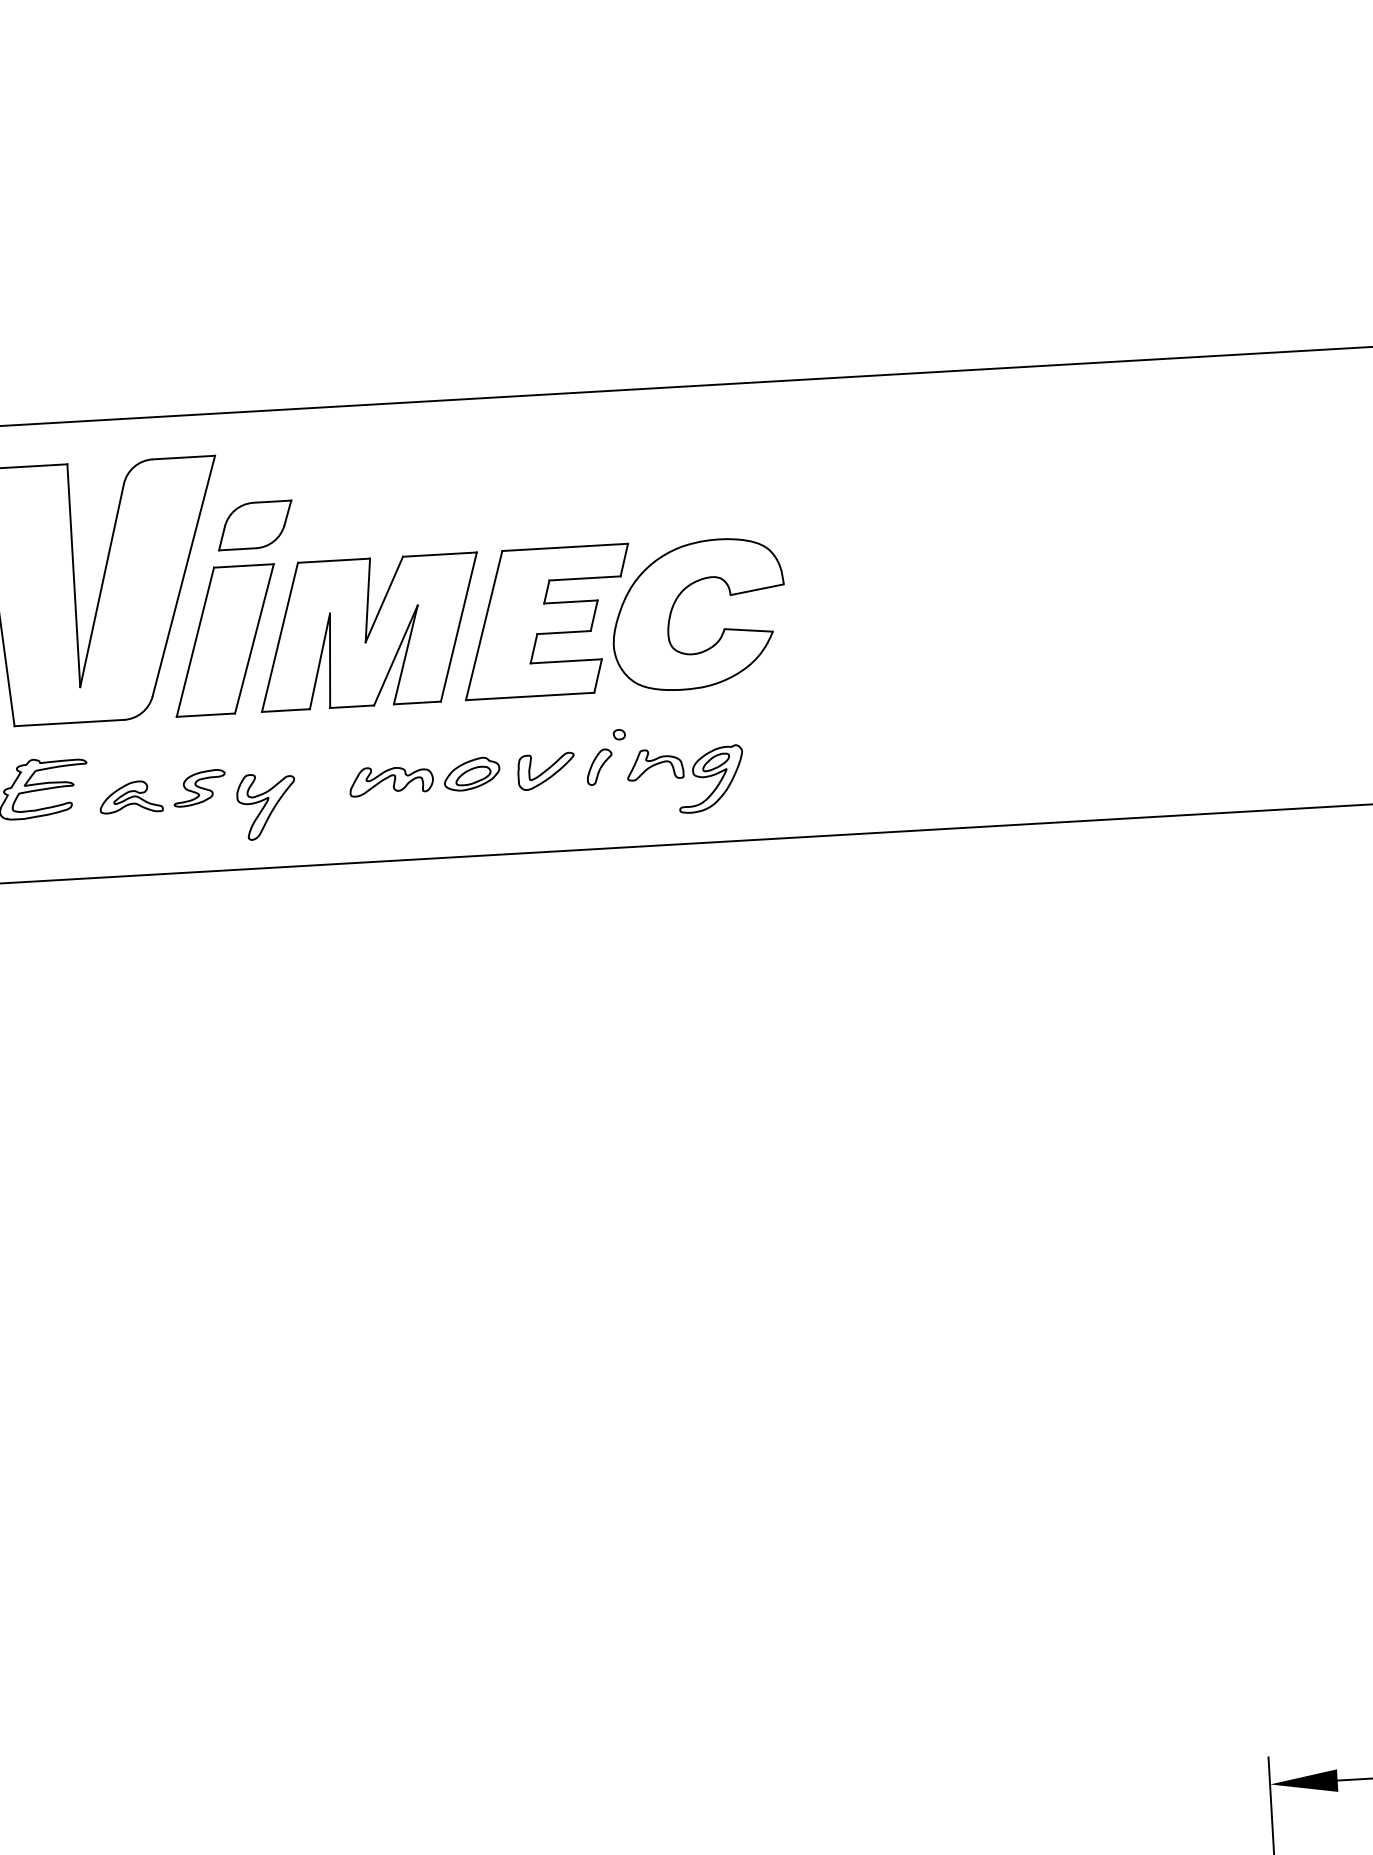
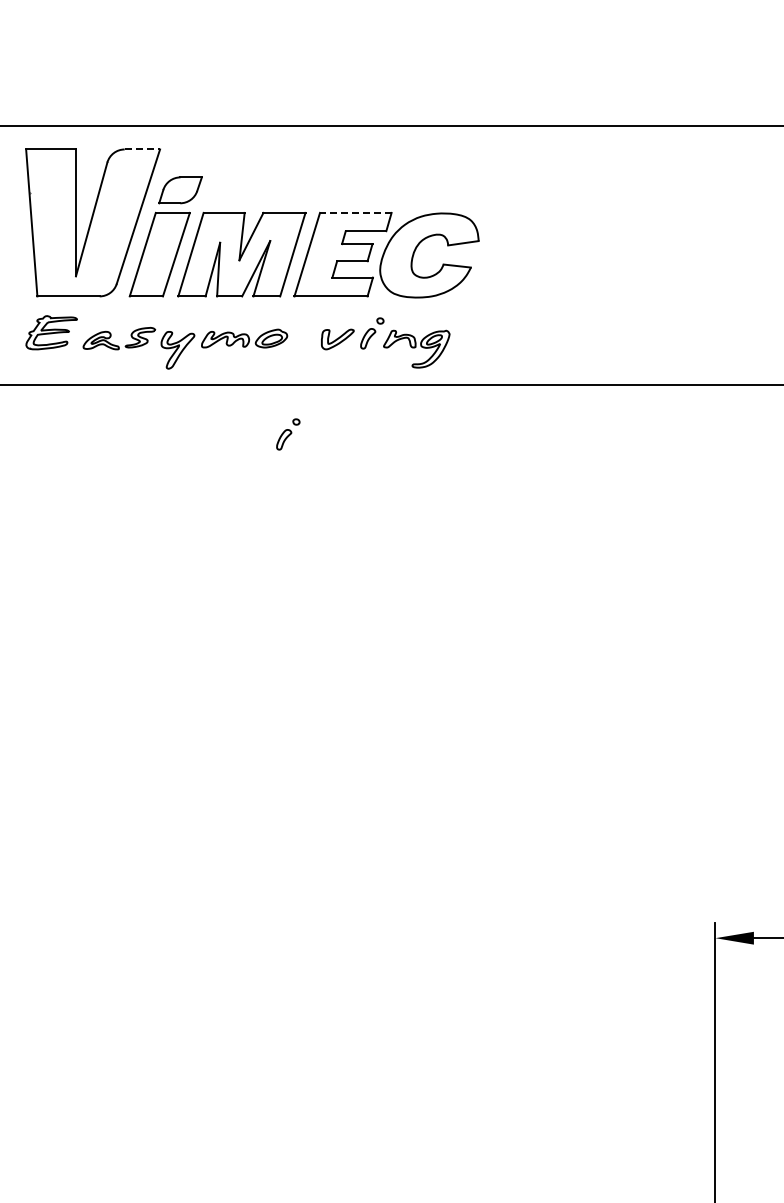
line: (184, 457) -> (142, 149), solid -> dashed
line: (564, 546) -> (355, 212), solid -> dashed
part: (424, 776) -> (244, 338), moved
part: (469, 943) -> (288, 434), added

